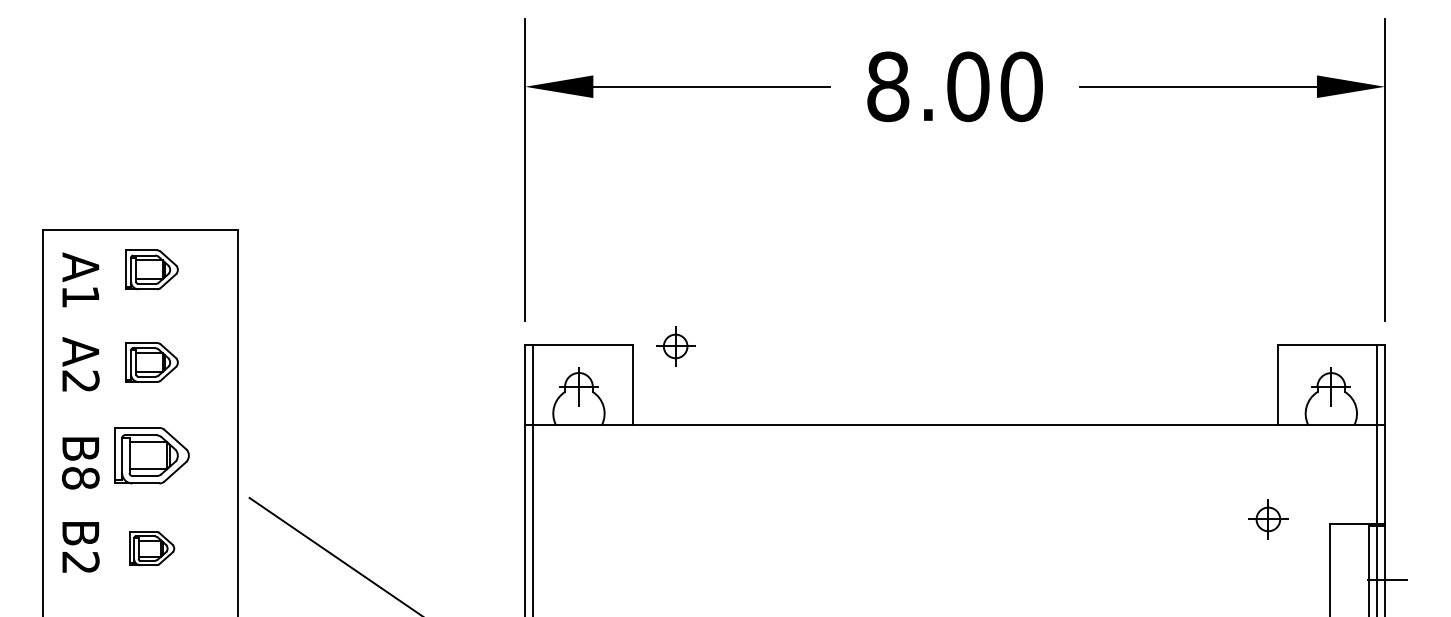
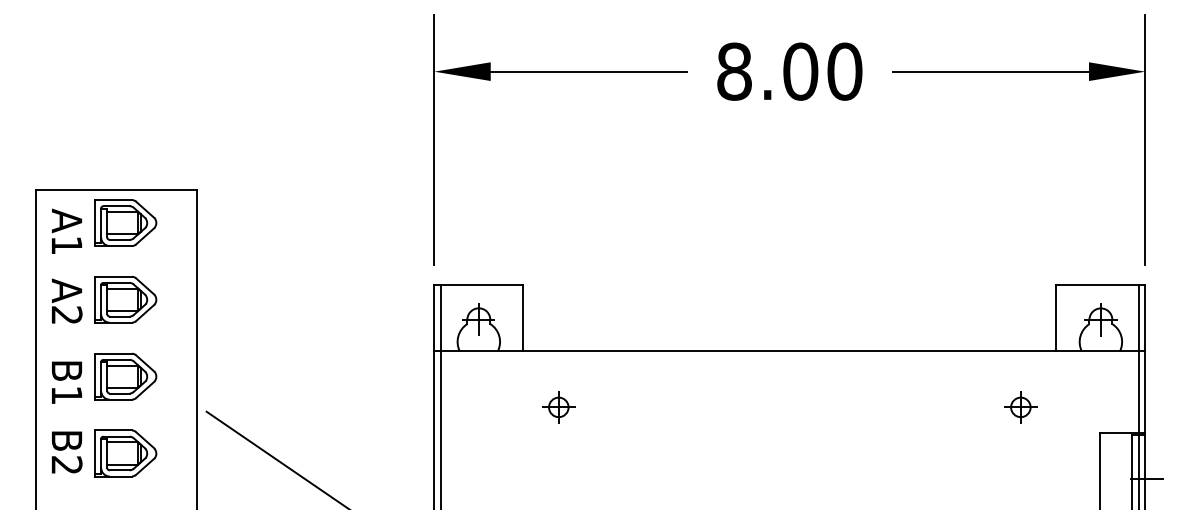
part: (151, 269) -> (125, 222), size x1.43
part: (675, 346) -> (558, 407), moved
part: (151, 362) -> (125, 299), size x1.43
text: (80, 478) -> (66, 395), B8 -> B1
part: (1267, 519) -> (1020, 407), moved
part: (151, 548) -> (125, 453), size x1.67

